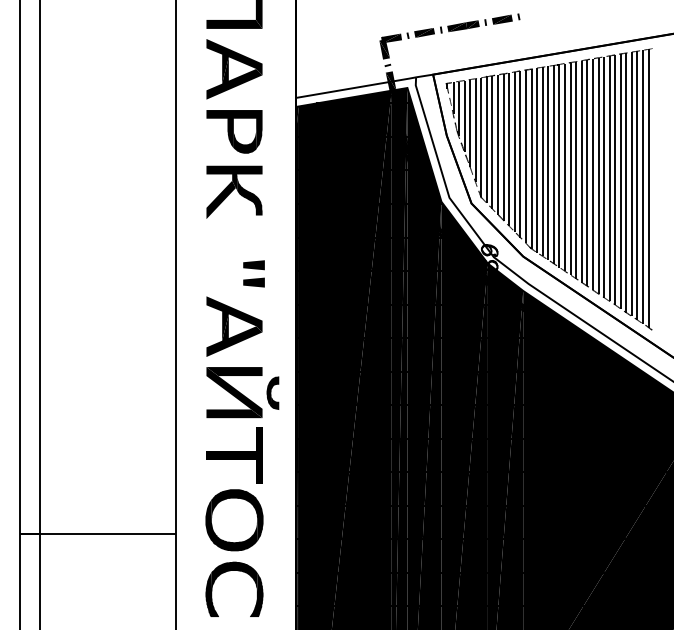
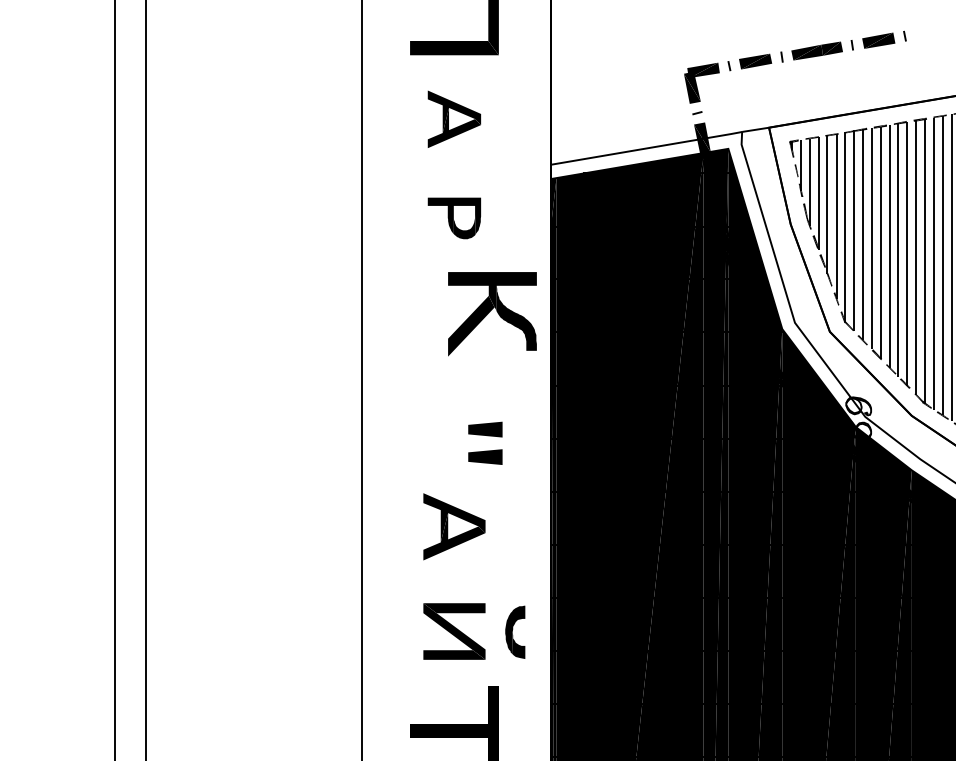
part: (234, 69) -> (454, 119), size x0.6
part: (234, 131) -> (454, 217), size x0.6
part: (234, 191) -> (492, 312), moved
part: (234, 326) -> (454, 526), size x0.7
part: (234, 392) -> (454, 631), size x0.7

